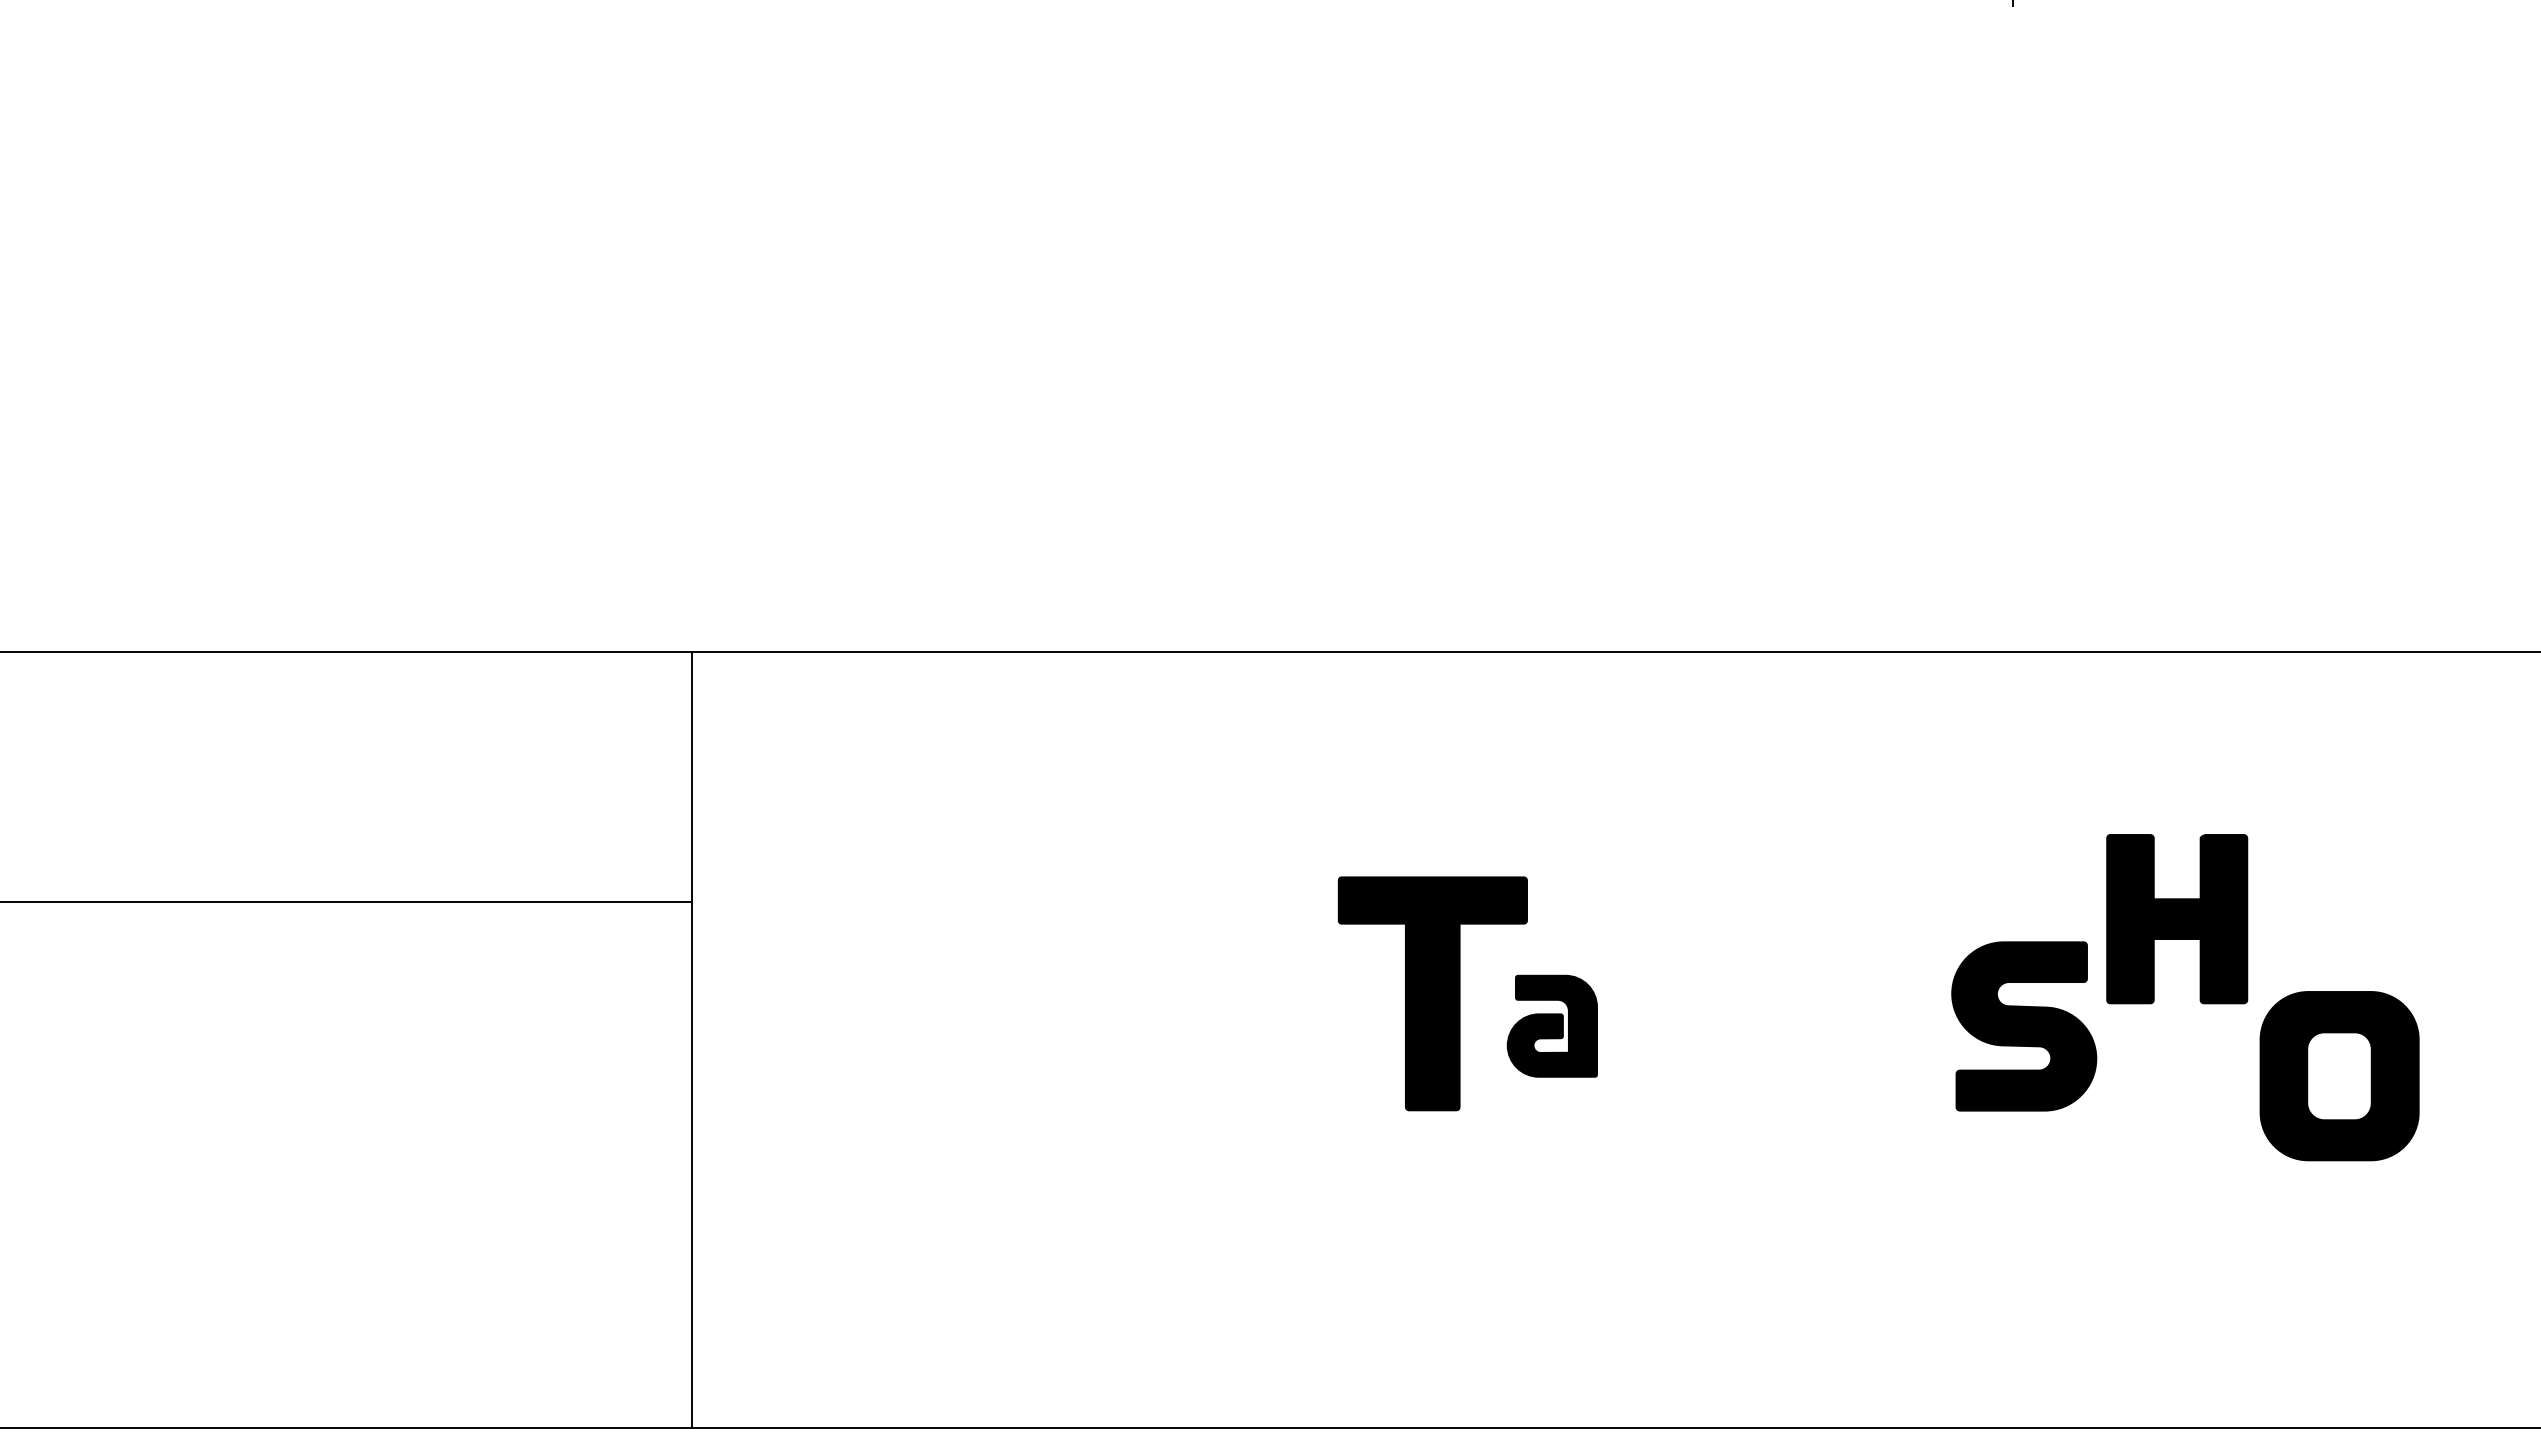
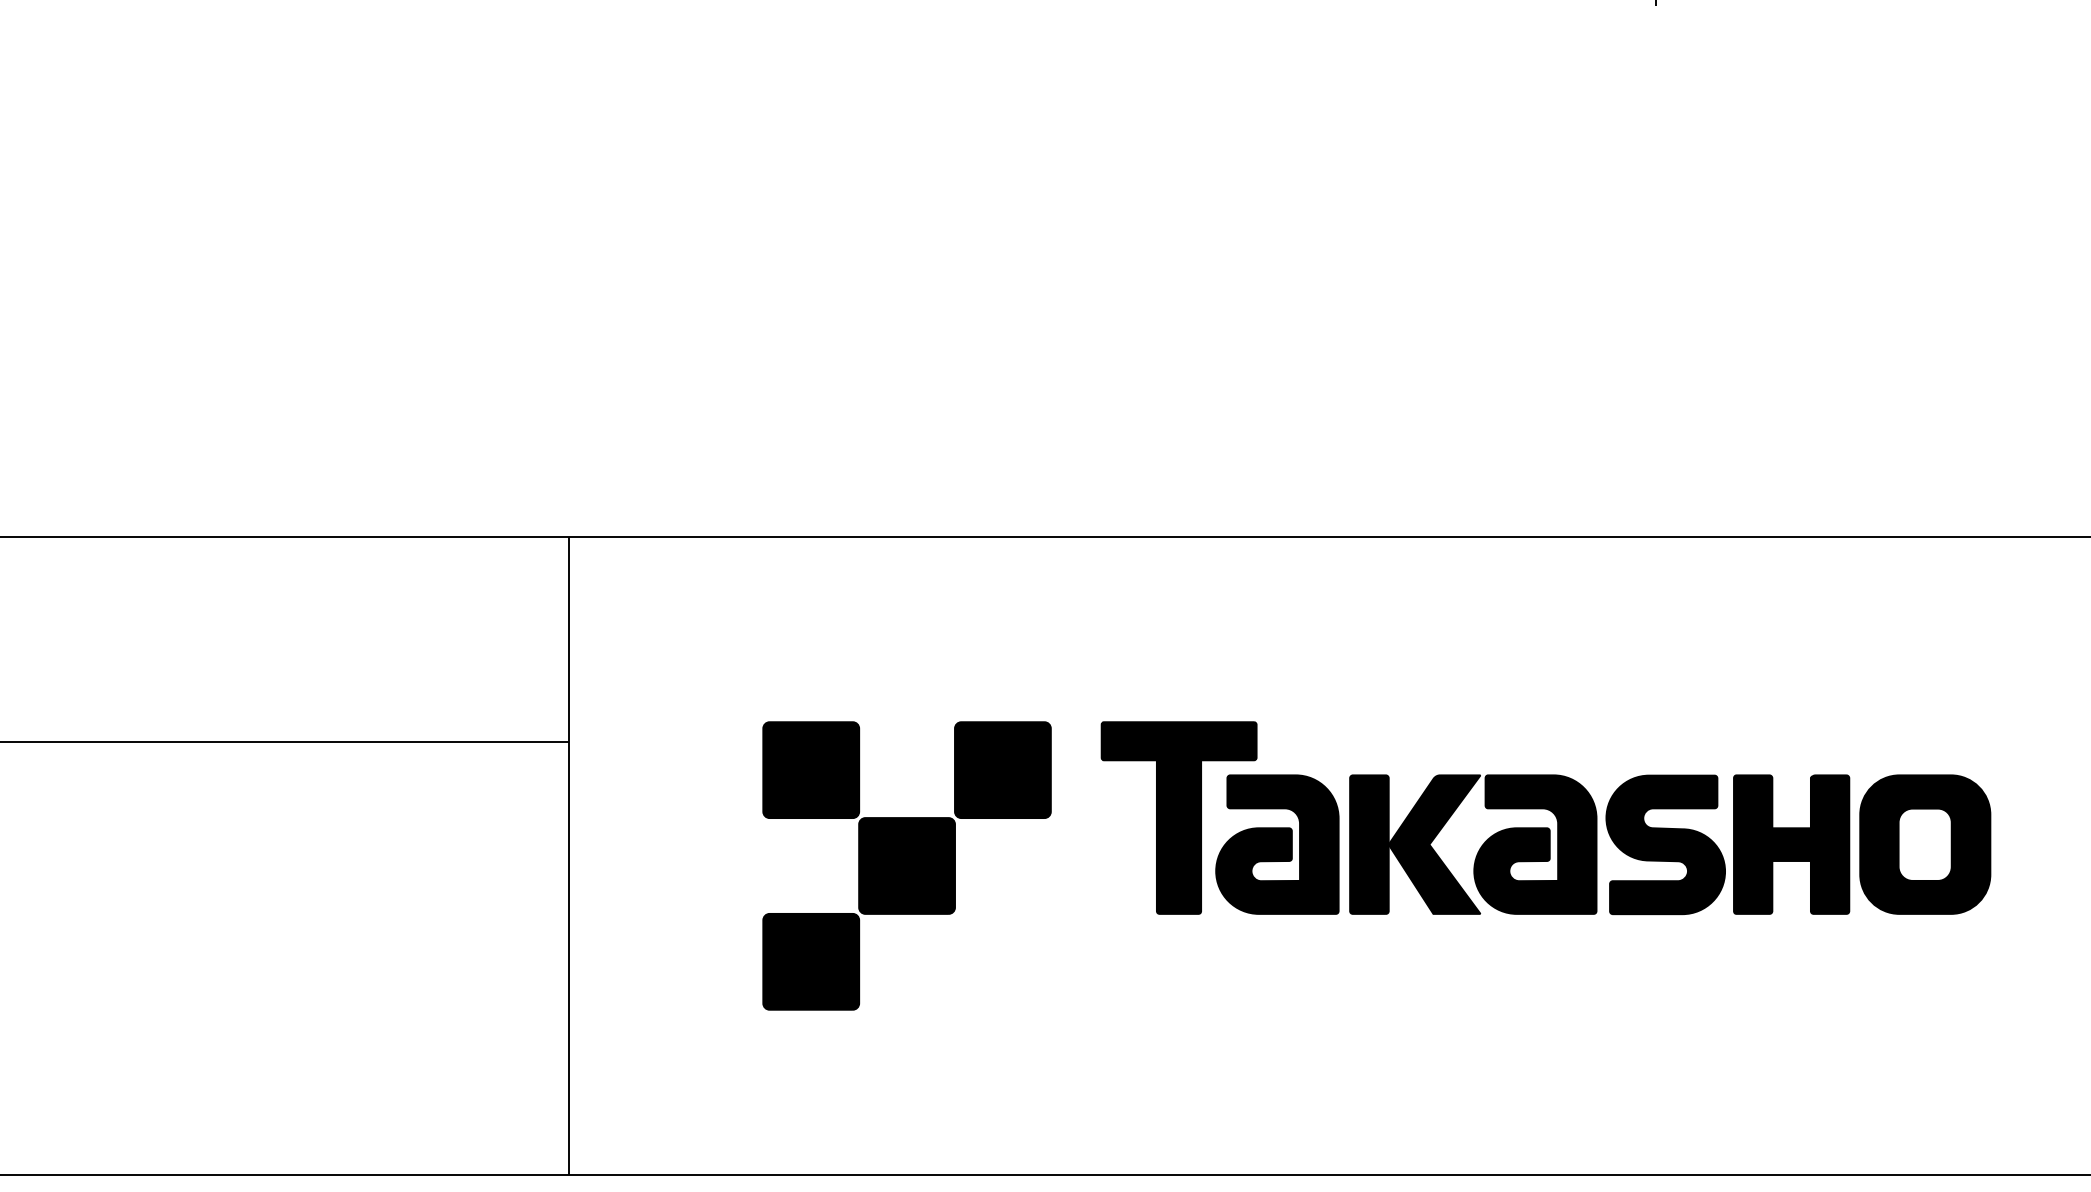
part: (2177, 919) -> (1791, 844), moved
part: (1552, 1026) -> (1277, 844), size x1.67
part: (1798, 1030) -> (1479, 848), added
part: (1101, 1051) -> (906, 865), added
part: (2339, 1076) -> (1925, 844), moved

